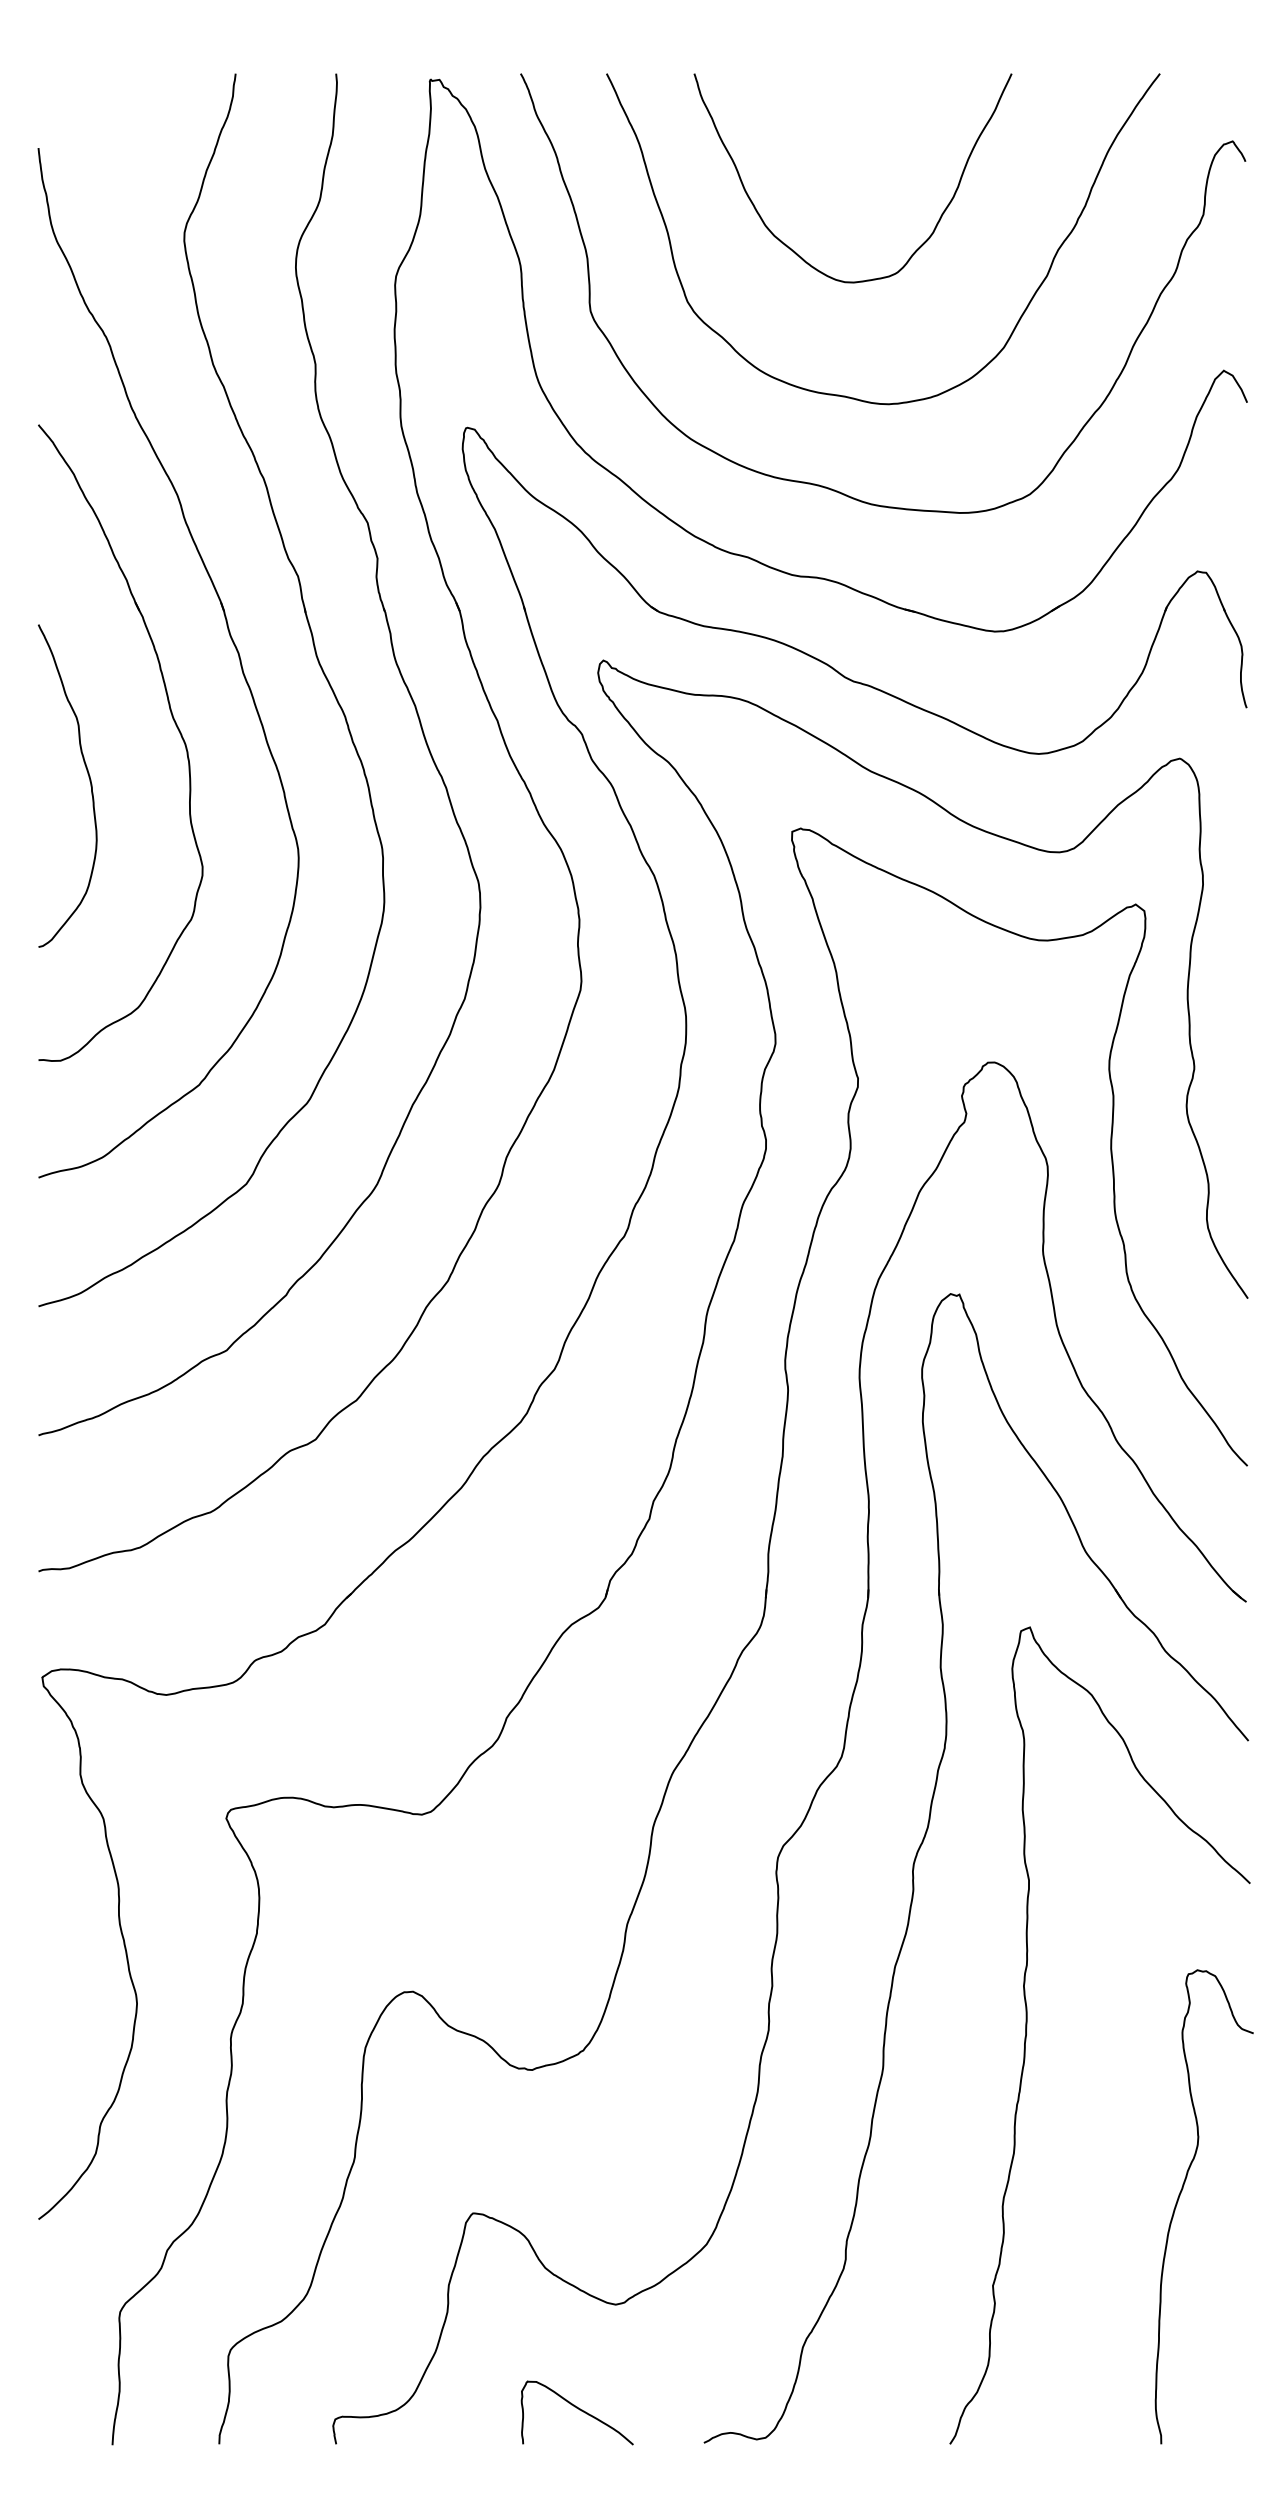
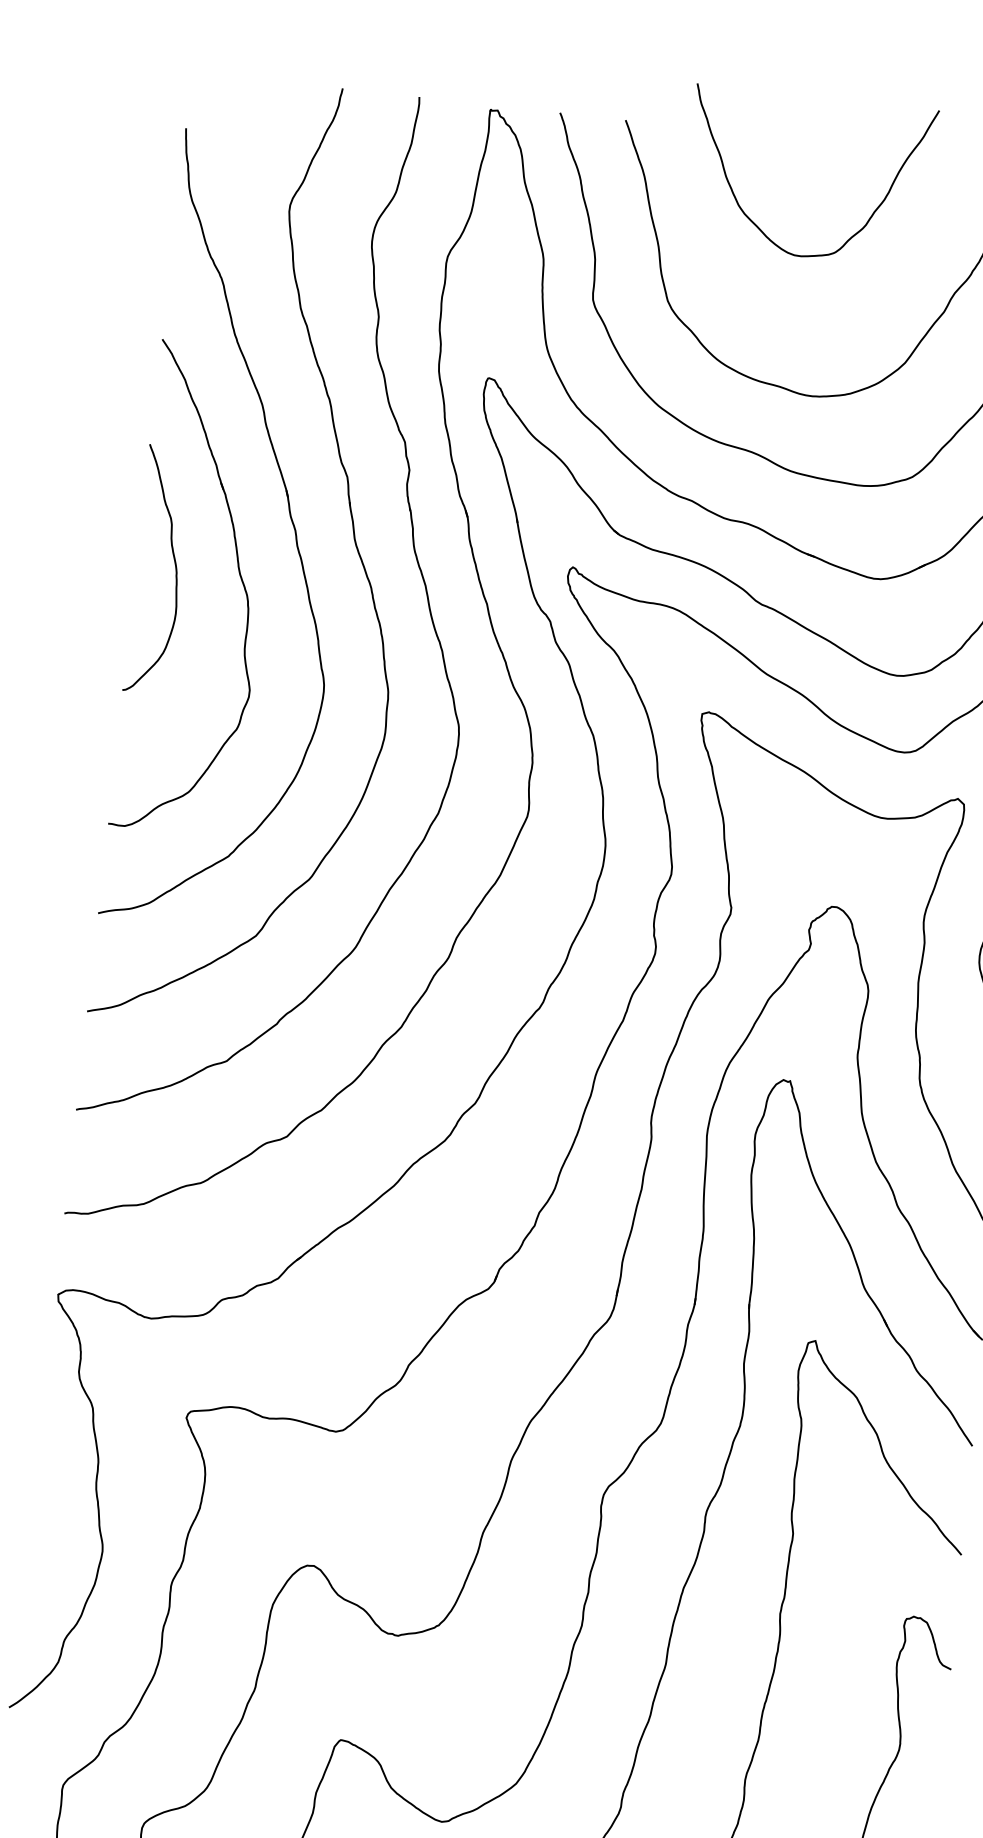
curve: (794, 250) -> (758, 226), moved
curve: (89, 781) -> (175, 568), moved

